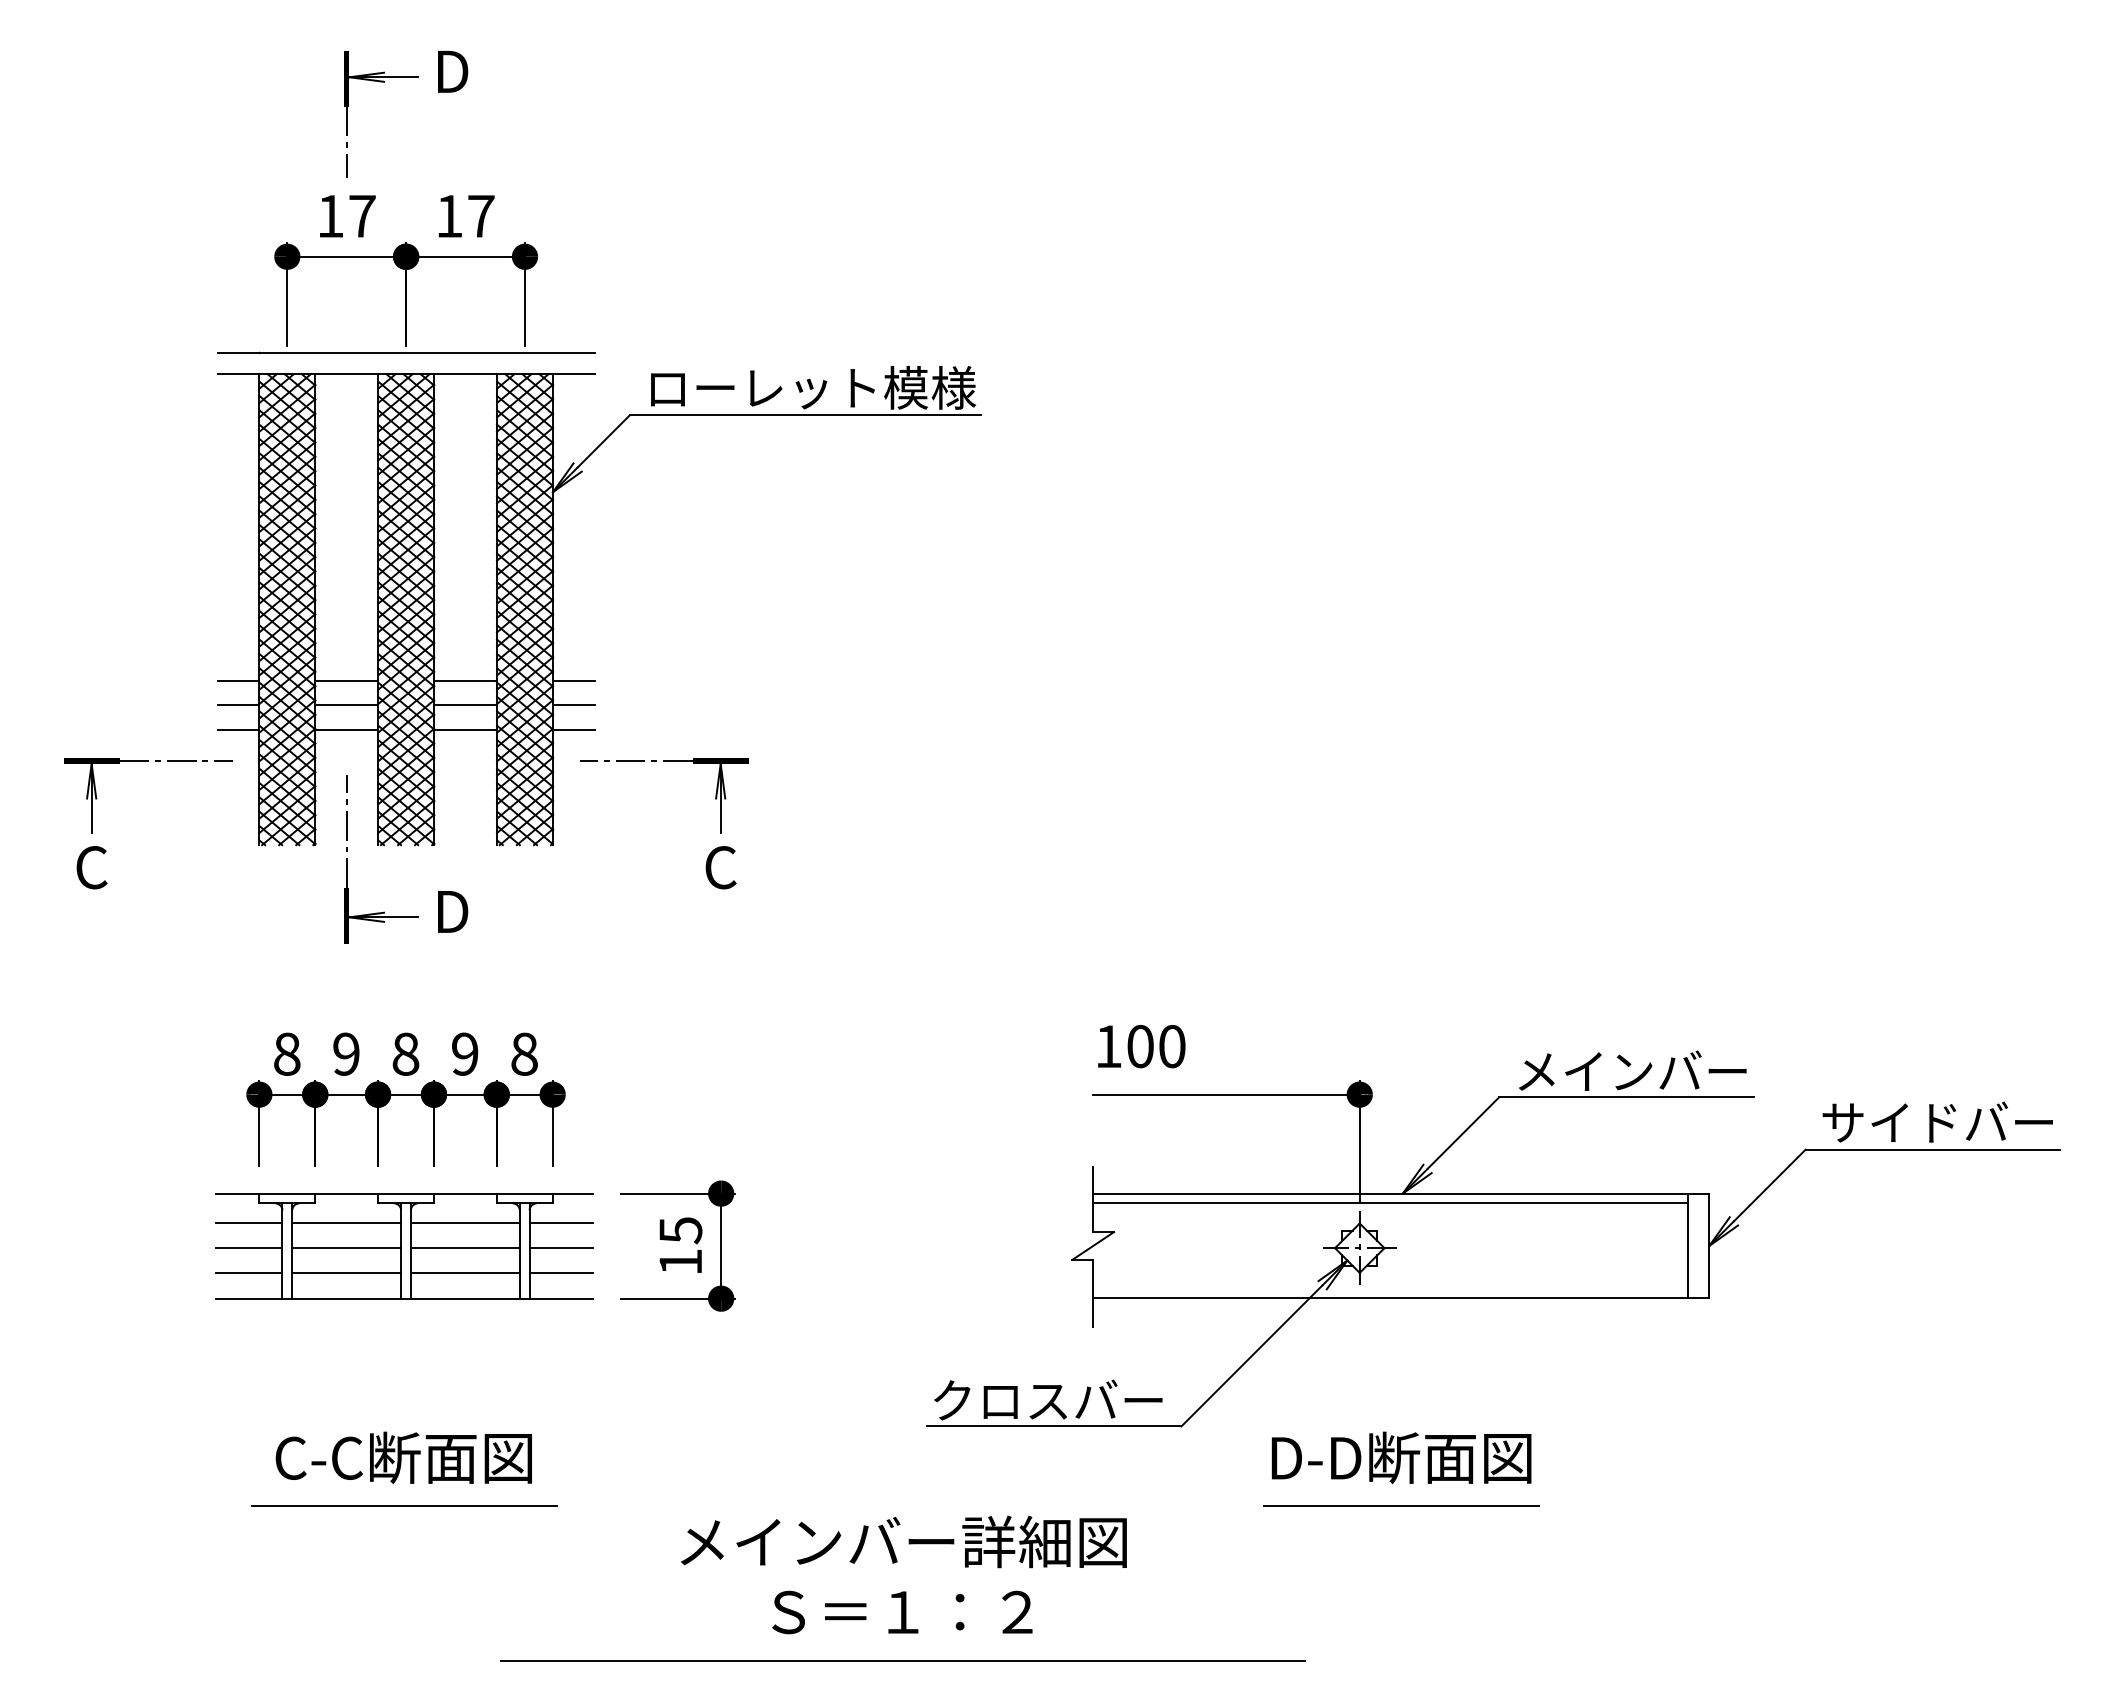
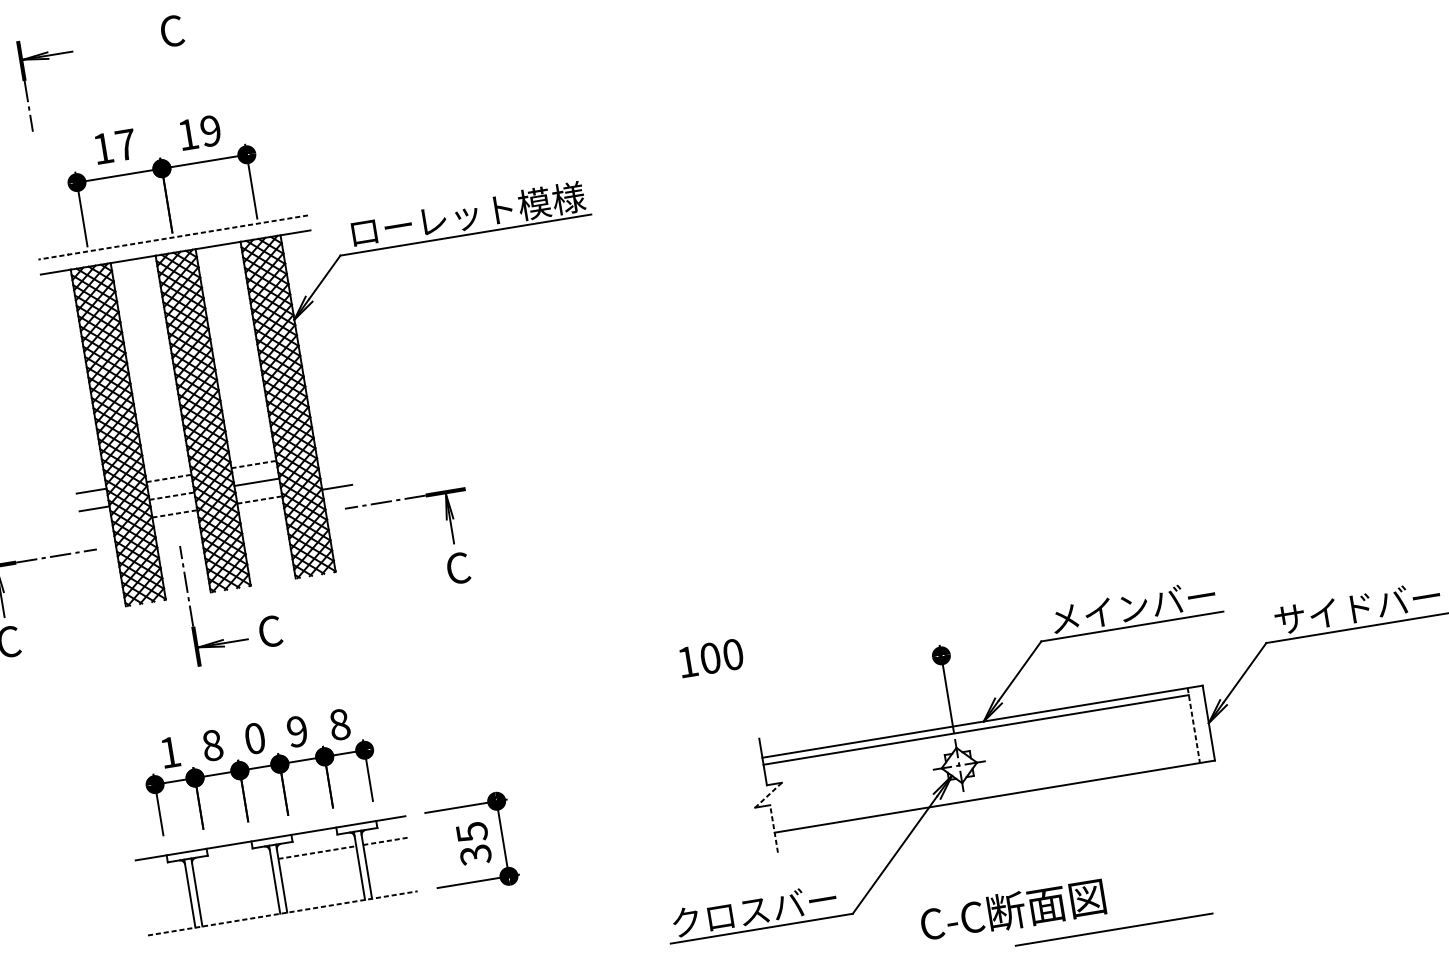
text: (451, 71) -> (172, 30), D -> C
part: (381, 82) -> (46, 59), moved
text: (481, 215) -> (210, 130), 17 -> 19
line: (406, 353) -> (173, 237), solid -> dashed
line: (347, 680) -> (169, 478), solid -> dashed
line: (466, 680) -> (254, 464), solid -> dashed
line: (573, 680) -> (331, 451), removed
line: (347, 705) -> (172, 496), solid -> dashed
line: (573, 705) -> (334, 469), removed
line: (238, 730) -> (97, 526), removed
line: (347, 730) -> (175, 514), solid -> dashed
line: (466, 730) -> (260, 500), solid -> dashed
text: (451, 911) -> (270, 631), D -> C
text: (1141, 1046) -> (711, 658), moved
text: (287, 1053) -> (170, 751), 8 -> 1
text: (346, 1053) -> (212, 744), 9 -> 8
text: (405, 1053) -> (254, 738), 8 -> 0
line: (1226, 1094) -> (846, 671), removed
line: (249, 1223) -> (163, 877), removed
line: (346, 1223) -> (232, 866), removed
line: (465, 1223) -> (317, 852), solid -> dashed
line: (561, 1223) -> (386, 841), solid -> dashed
line: (1092, 1246) -> (768, 795), solid -> dashed
line: (1688, 1246) -> (1194, 725), solid -> dashed
line: (249, 1248) -> (166, 895), removed
line: (346, 1248) -> (235, 884), removed
line: (464, 1248) -> (319, 870), removed
line: (561, 1248) -> (388, 859), removed
text: (680, 1262) -> (475, 855), 15 -> 35
line: (249, 1272) -> (168, 912), removed
line: (346, 1272) -> (238, 901), removed
line: (464, 1272) -> (322, 887), removed
line: (561, 1272) -> (391, 876), removed
line: (1093, 1292) -> (774, 828), solid -> dashed
line: (404, 1298) -> (282, 913), solid -> dashed
text: (1401, 1457) -> (1013, 910), D-D断面図 -> C-C断面図
line: (1401, 1505) -> (1114, 928), moved

